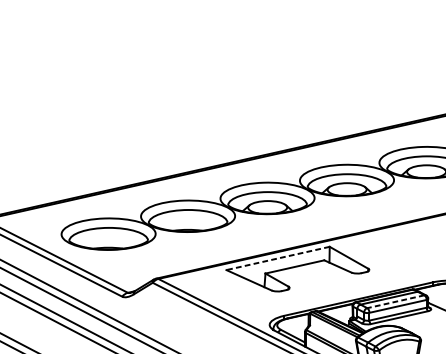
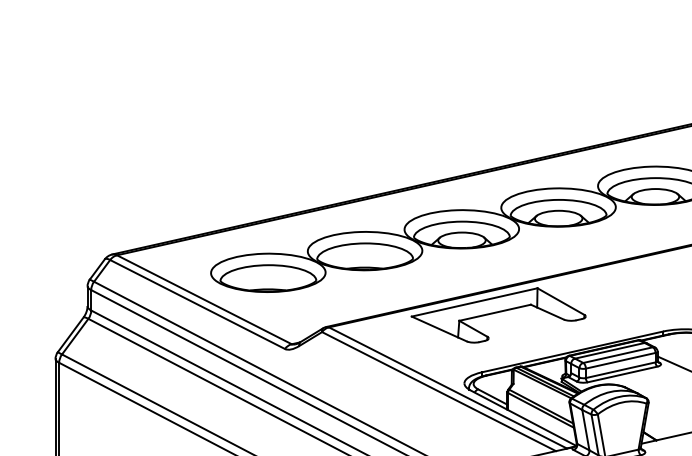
line: (277, 258) -> (474, 302), dashed -> solid
line: (396, 302) -> (618, 355), dashed -> solid

